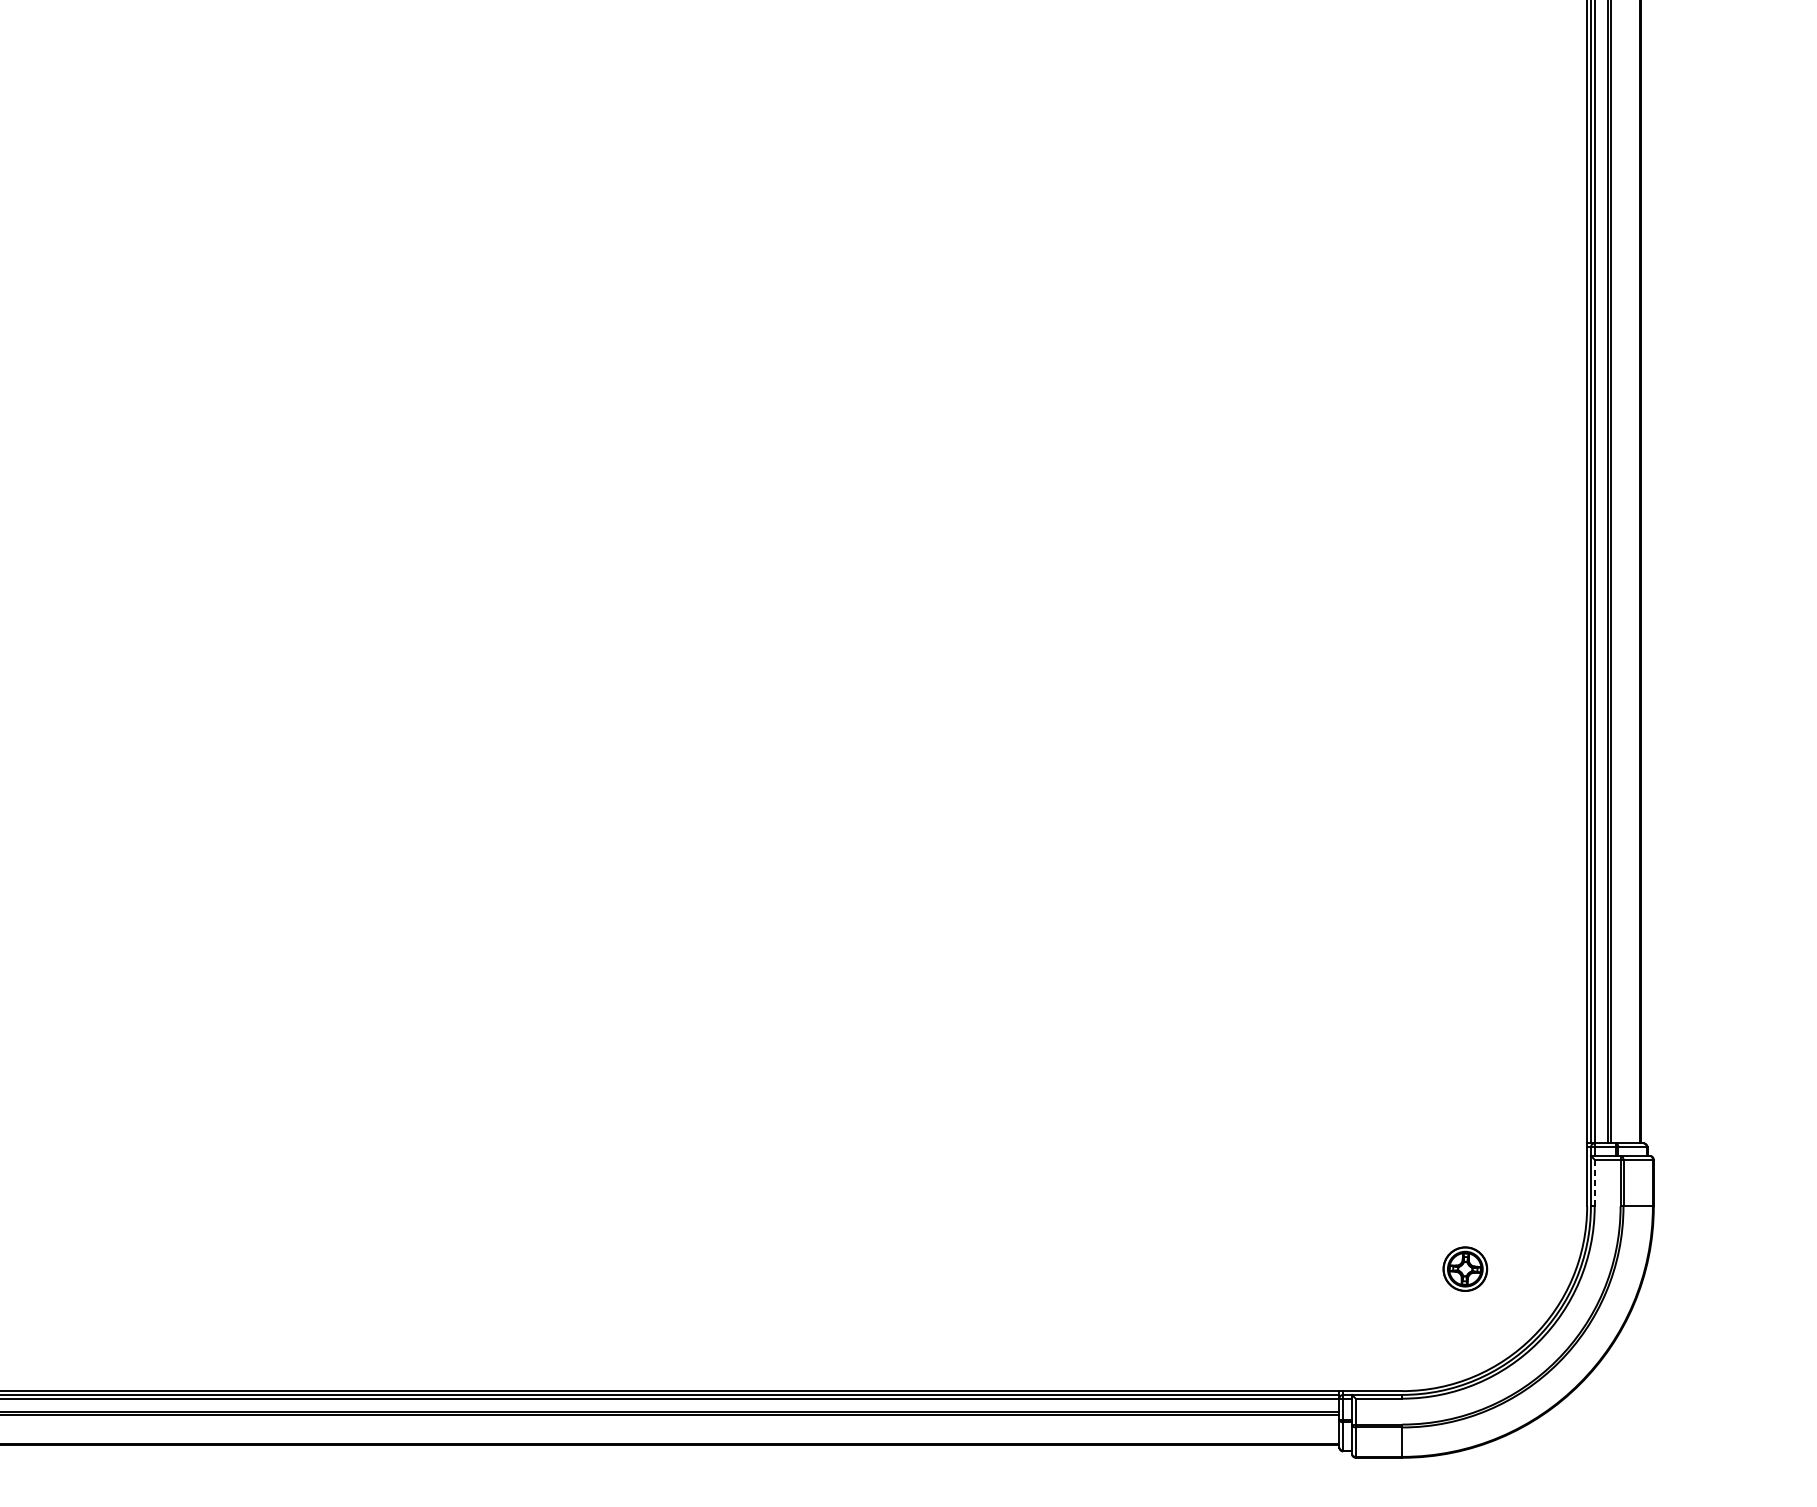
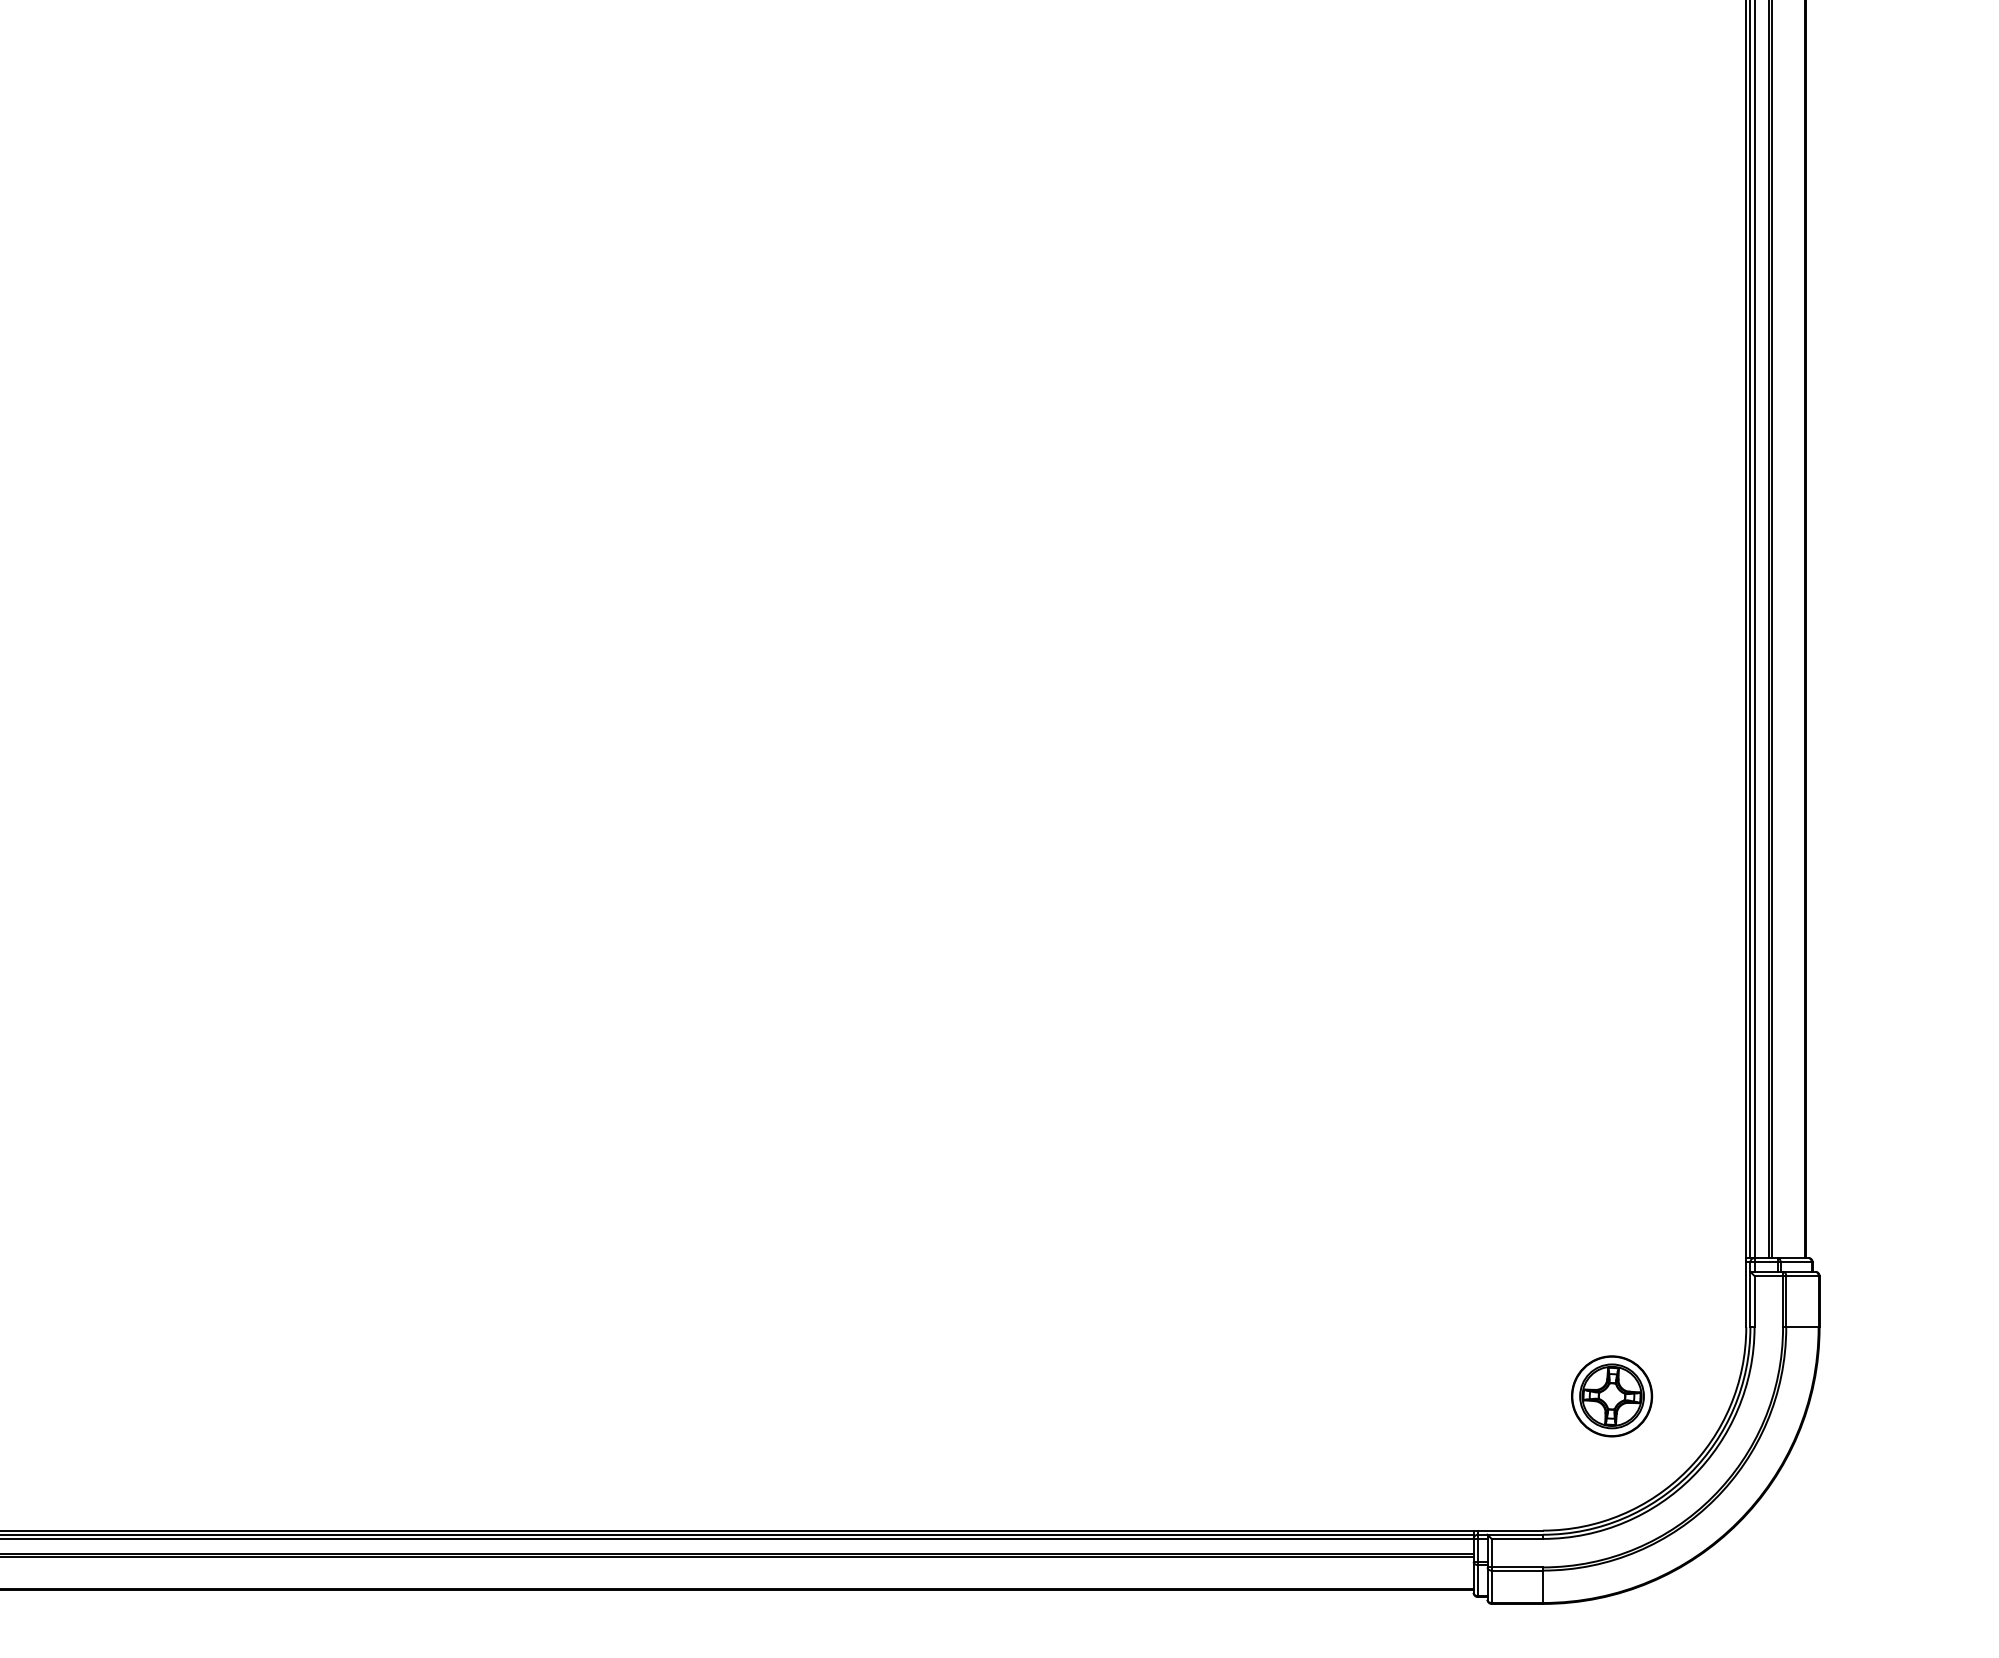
line: (1594, 1182) -> (1754, 1301), dashed -> solid
part: (1465, 1269) -> (1612, 1396), size x1.67

